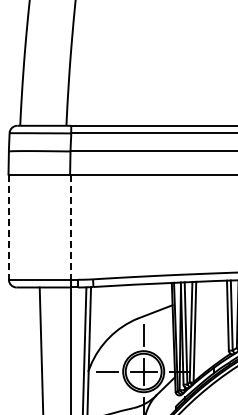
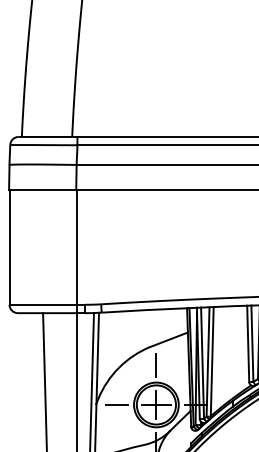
line: (8, 227) -> (9, 247), dashed -> solid
line: (70, 227) -> (76, 247), dashed -> solid

